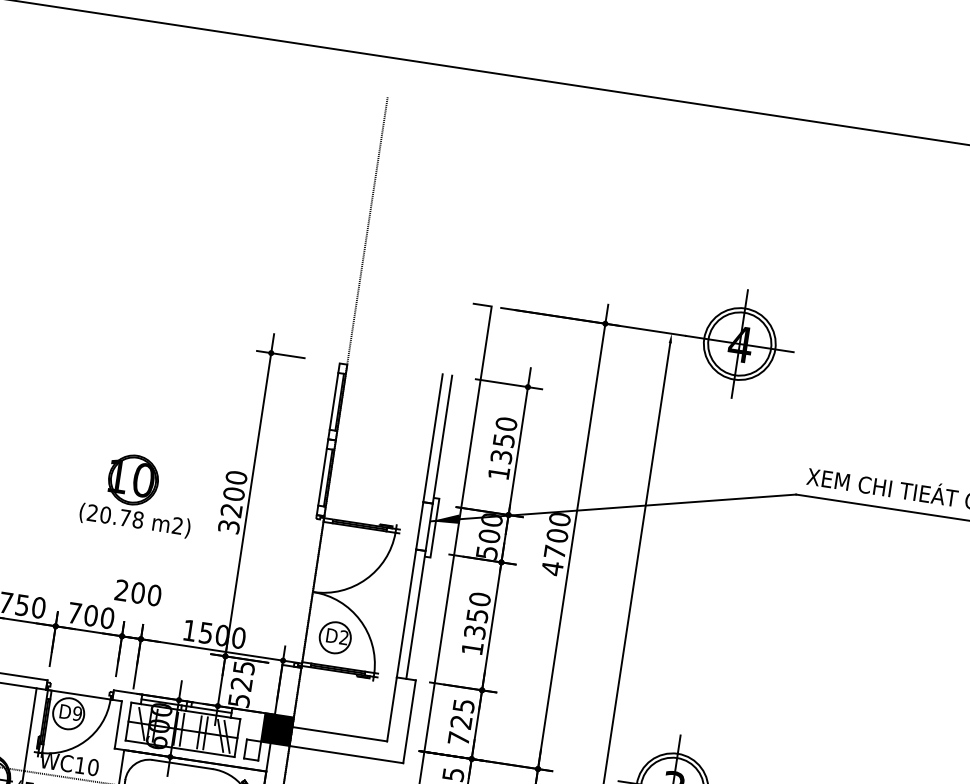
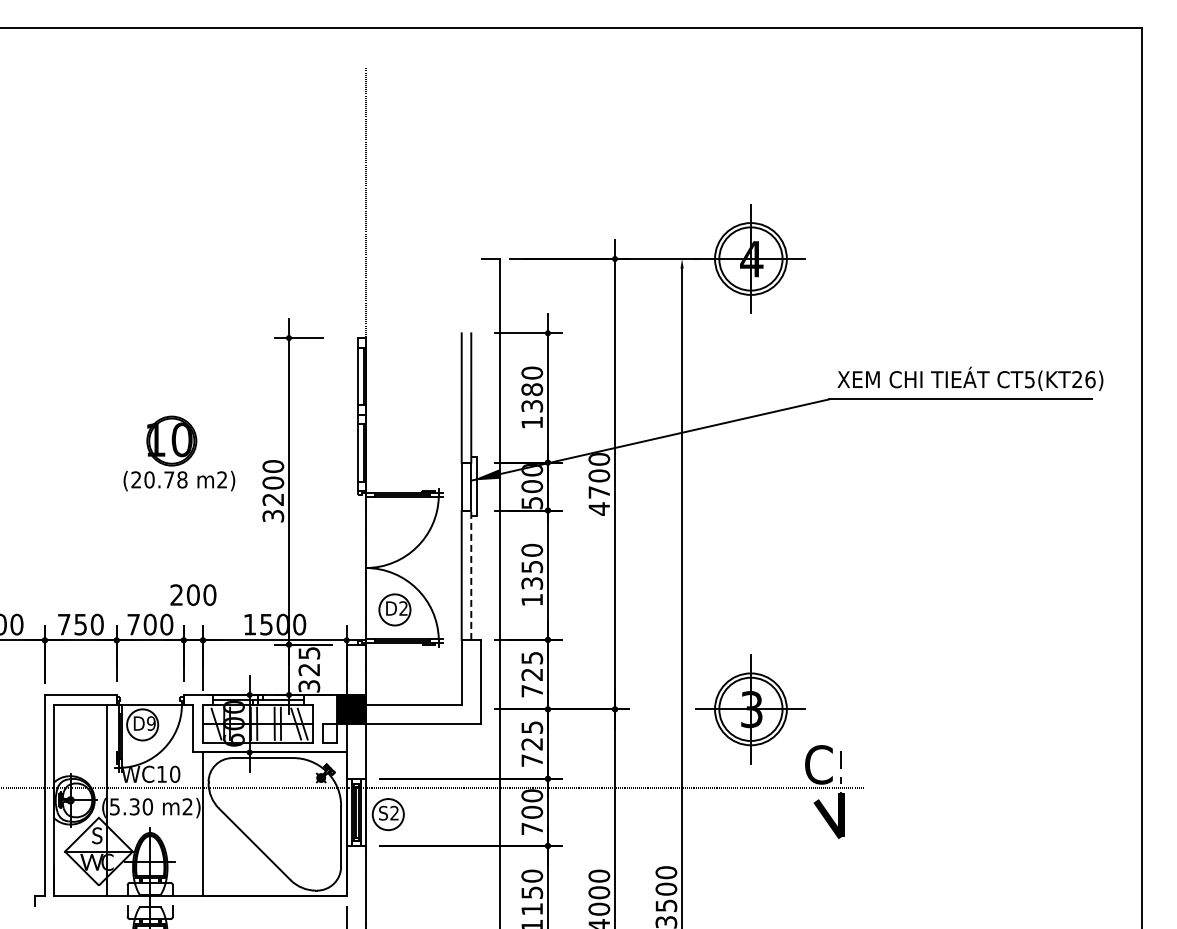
text: (504, 440) -> (532, 389), 1350 -> 1380
part: (139, 493) -> (179, 453), moved
line: (416, 615) -> (471, 575), solid -> dashed
text: (238, 700) -> (308, 686), 525 -> 325

